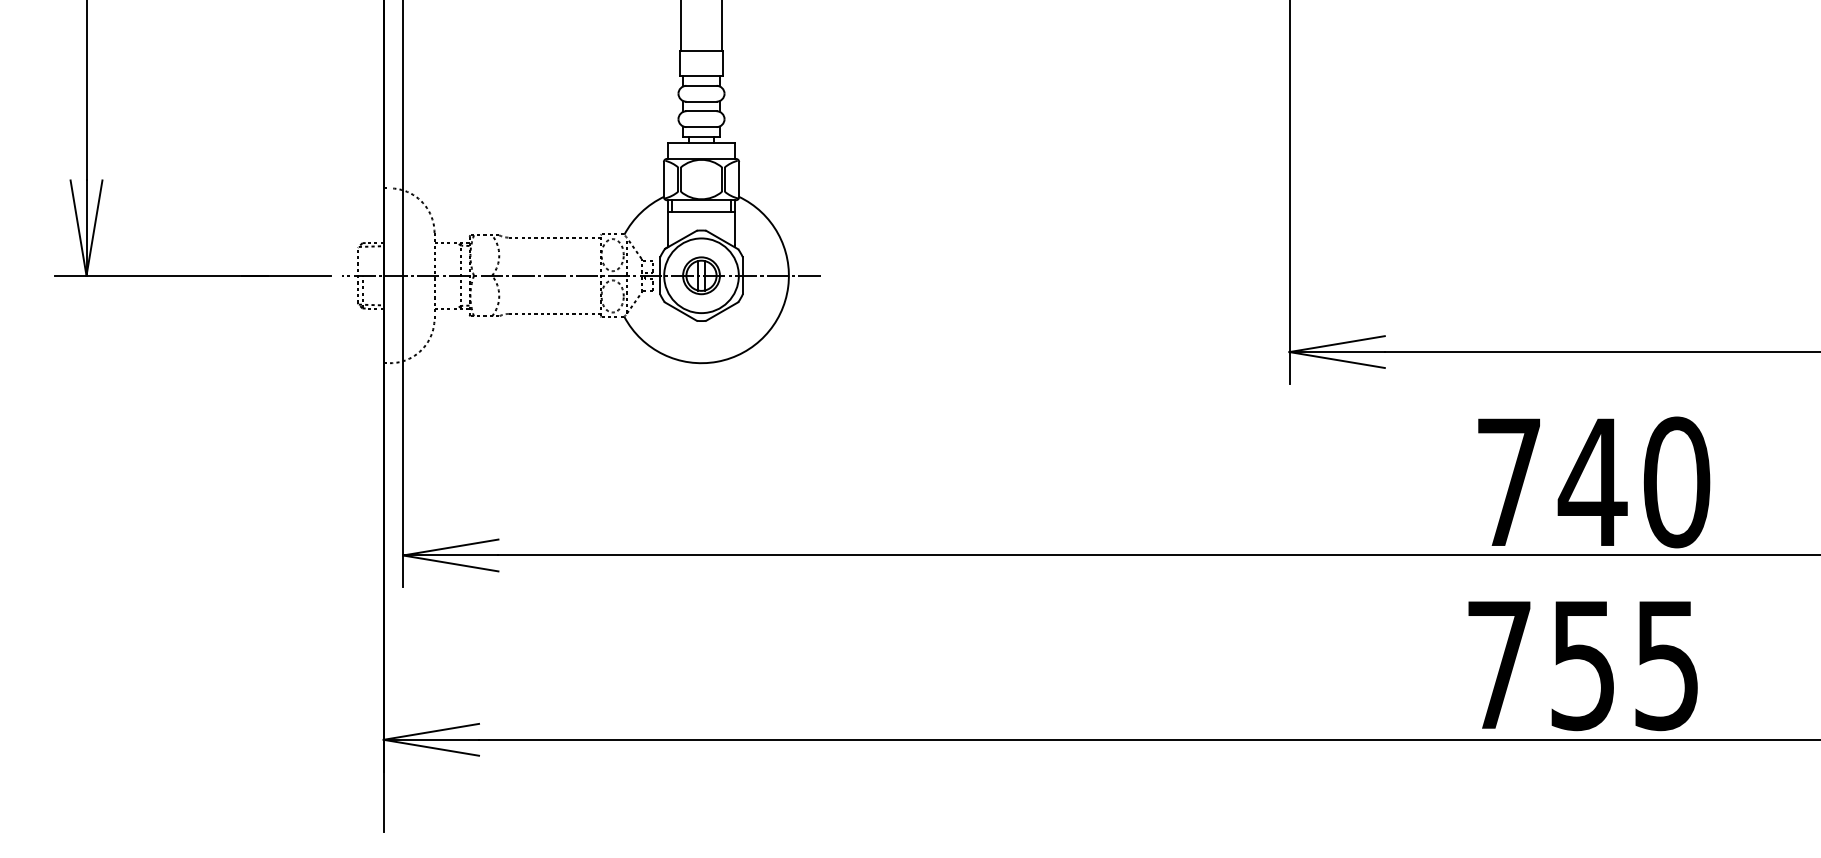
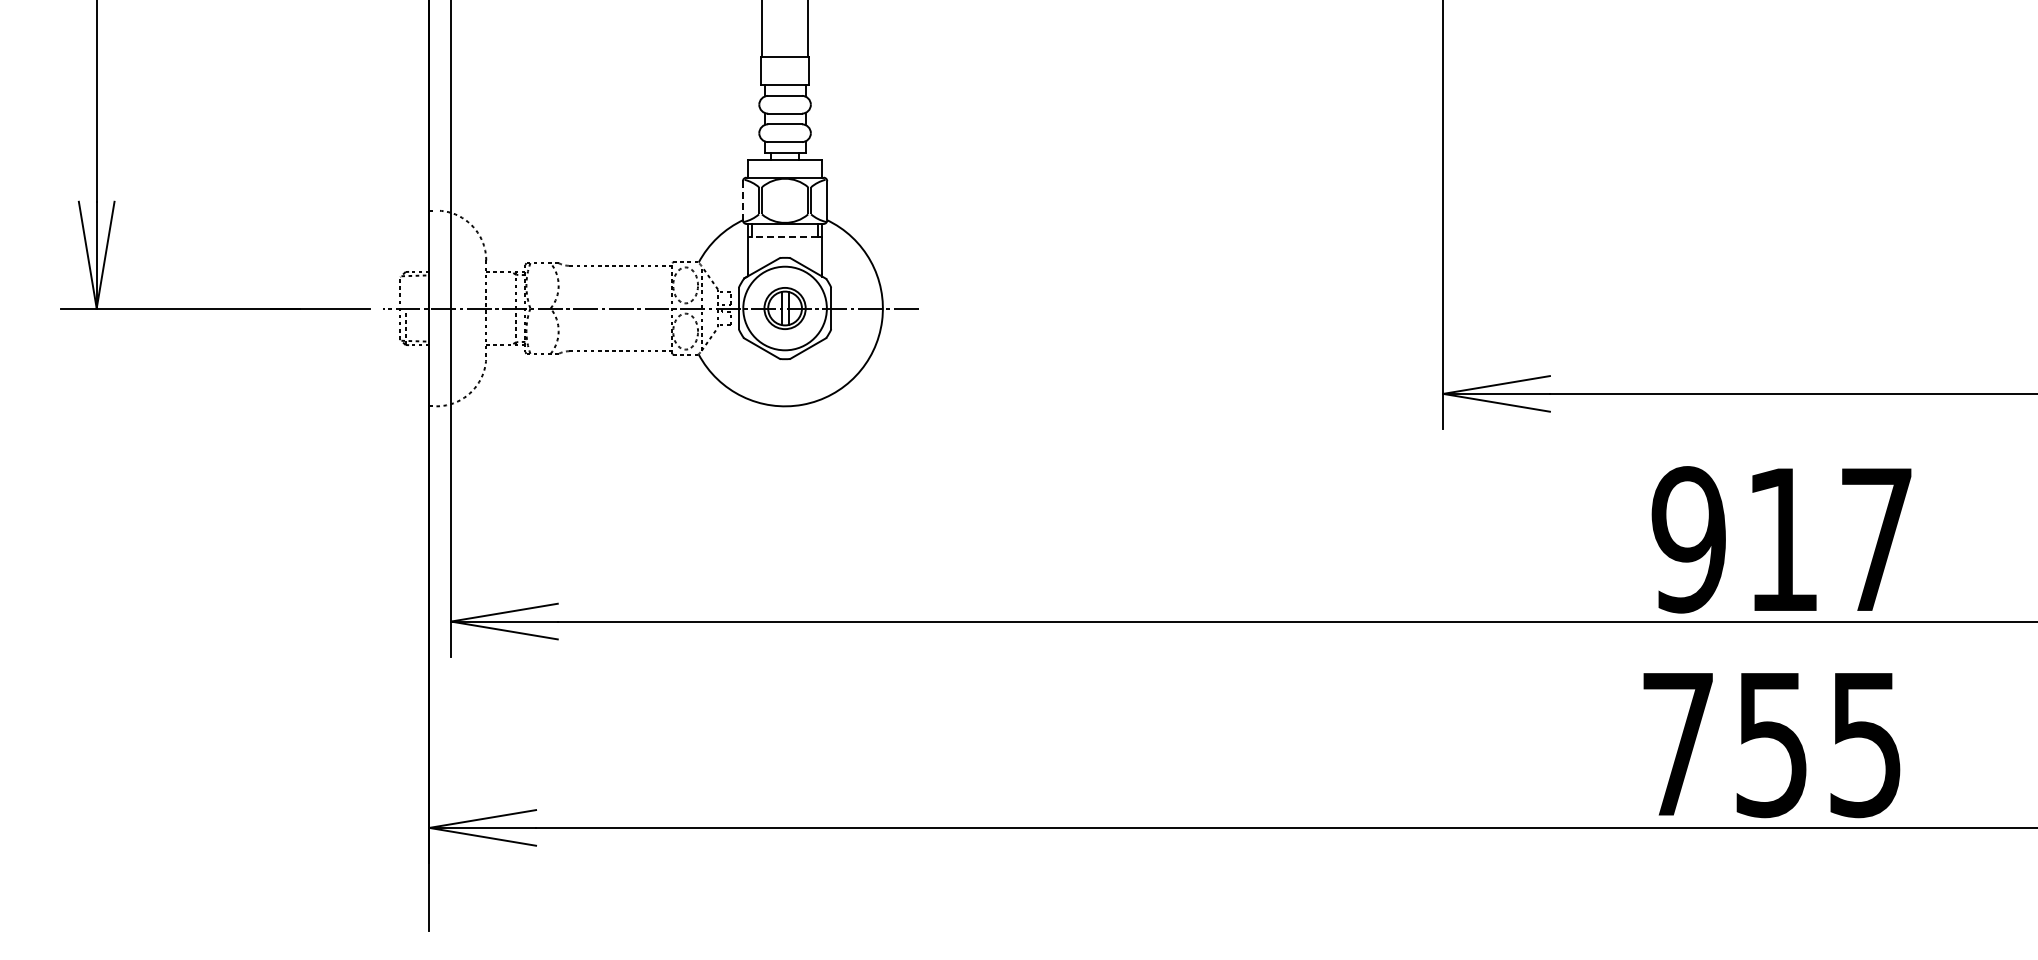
line: (663, 179) -> (742, 200), solid -> dashed
line: (699, 212) -> (782, 237), solid -> dashed
text: (1592, 482) -> (1782, 539), 740 -> 917

